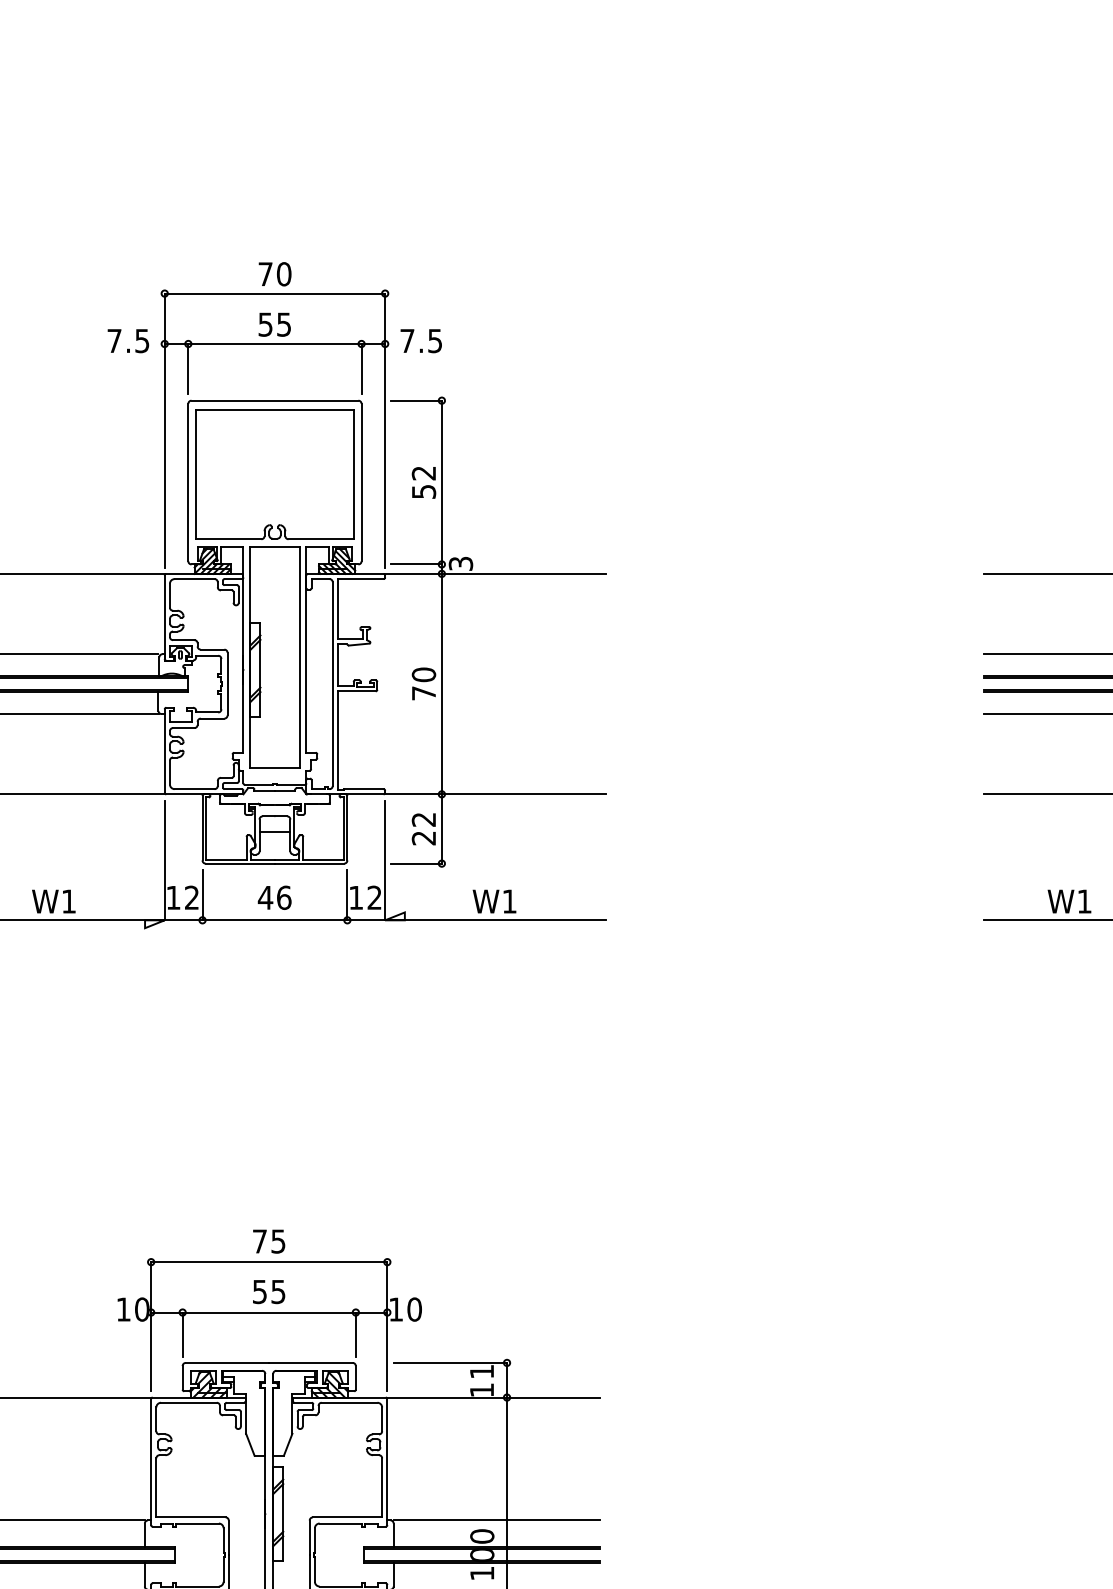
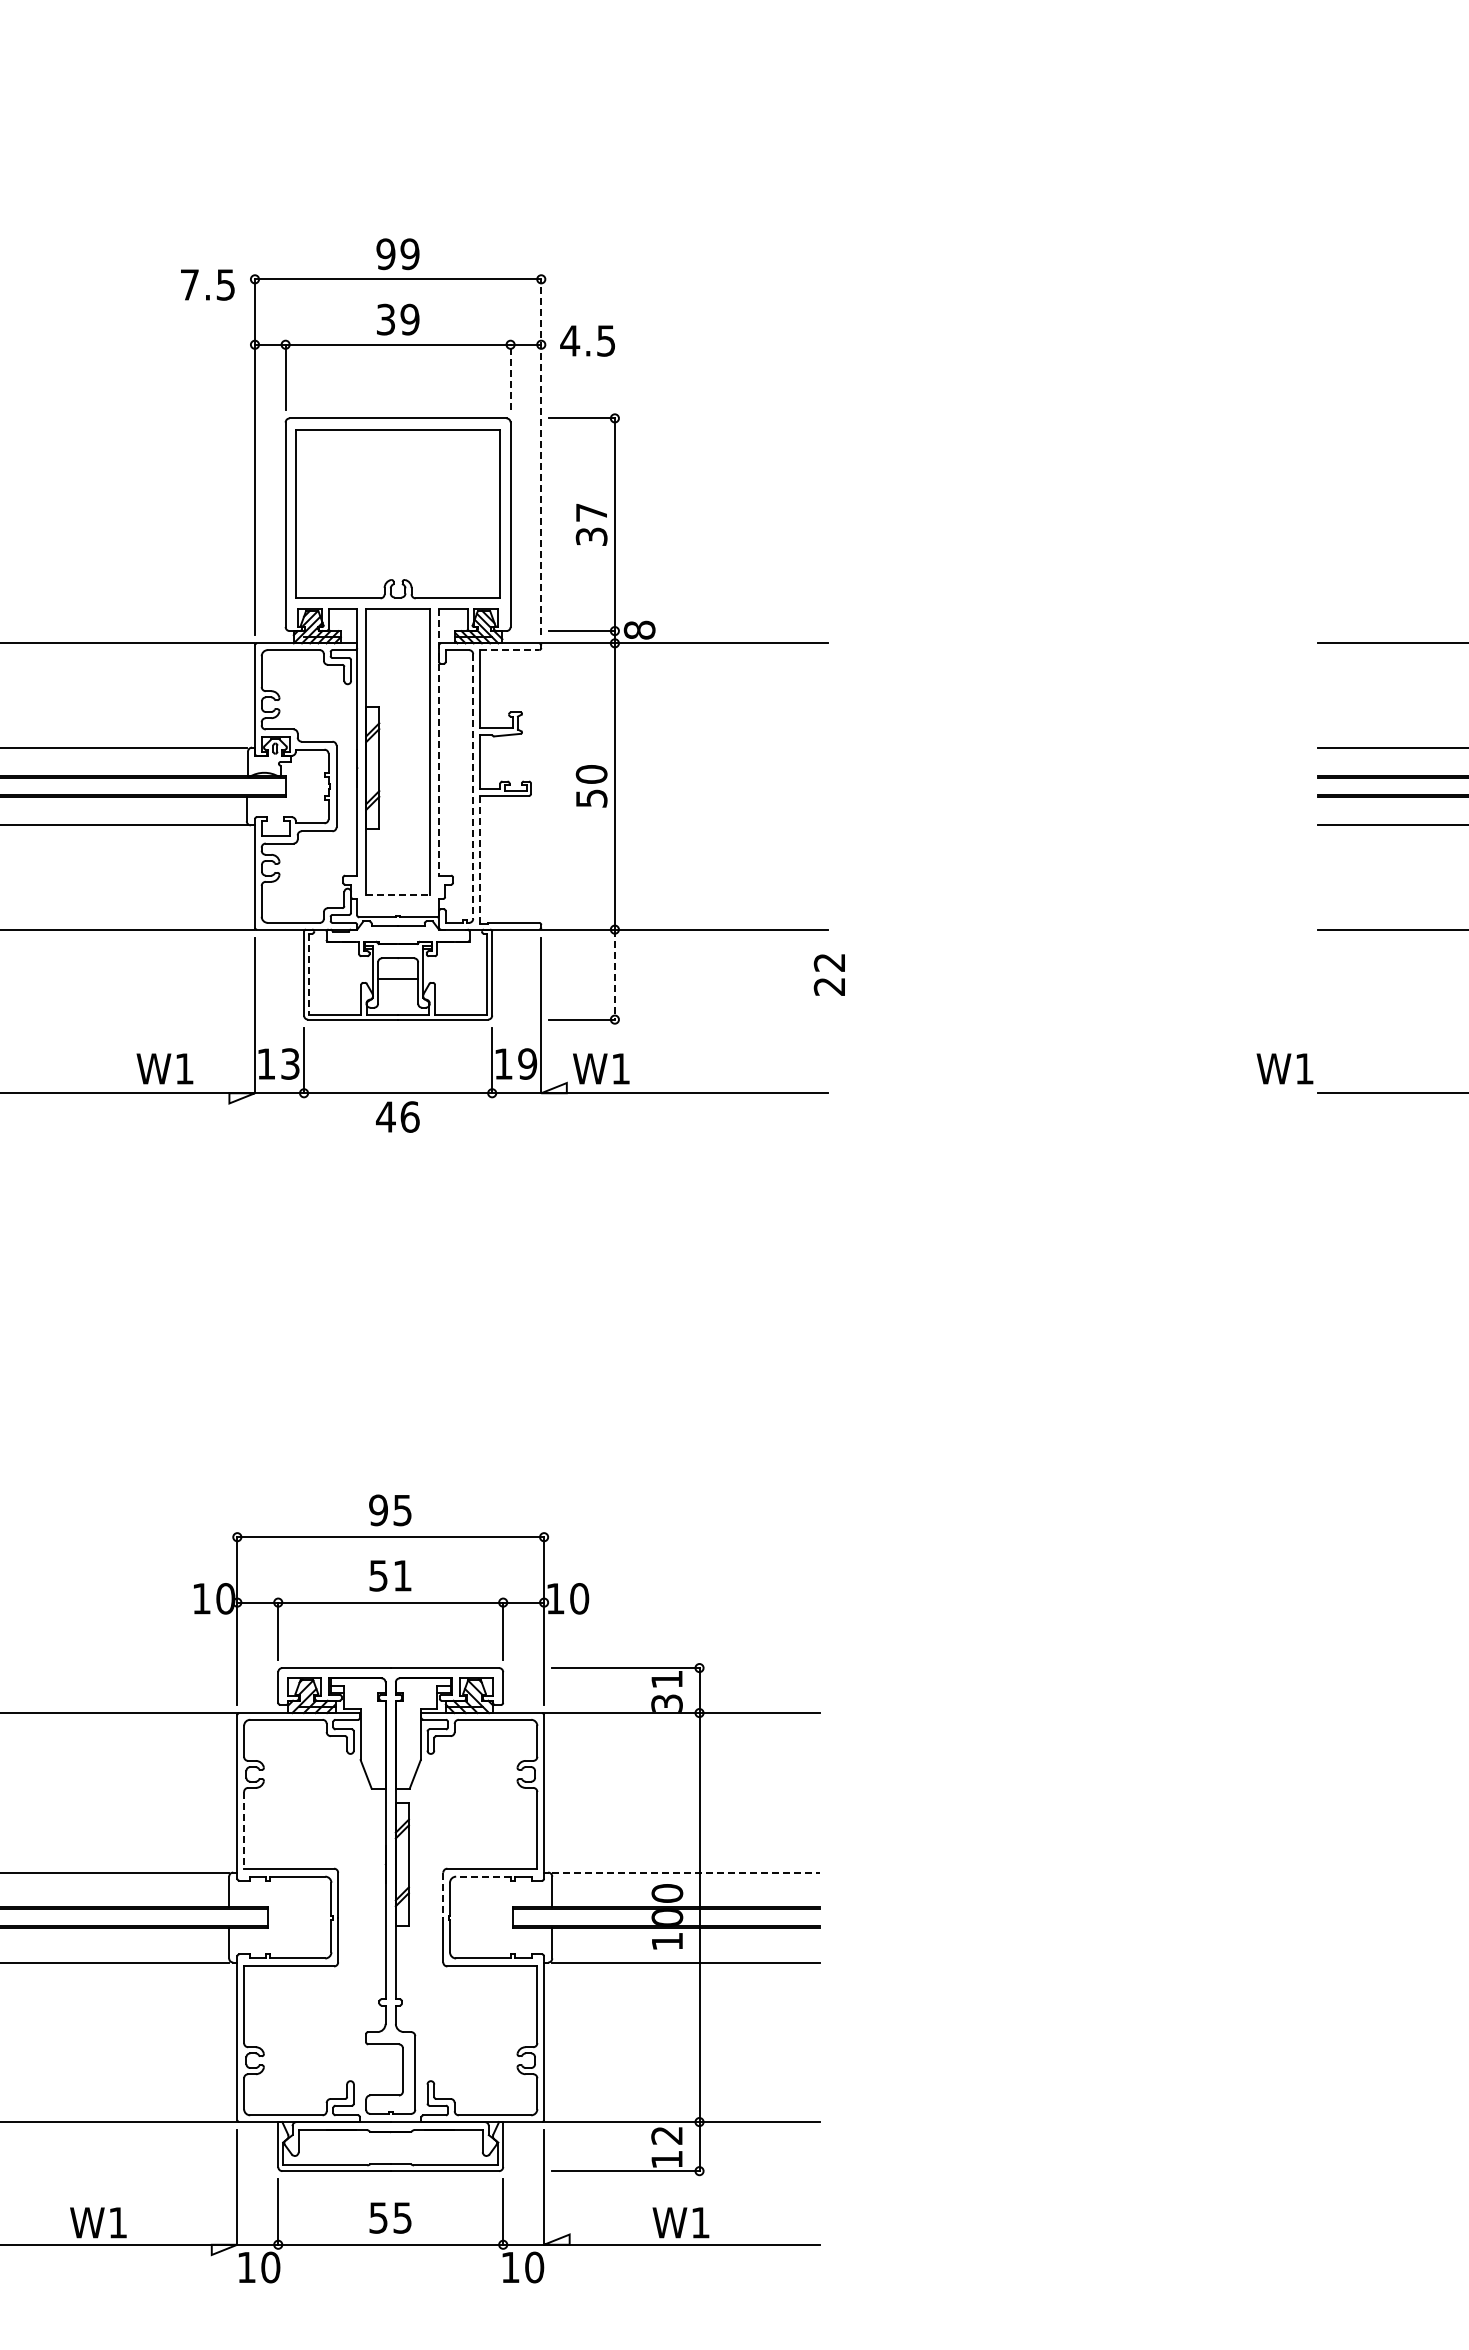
text: (274, 274) -> (397, 254), 70 -> 99
text: (275, 324) -> (398, 319), 55 -> 39
text: (128, 340) -> (207, 284), moved
text: (407, 340) -> (570, 340), 7.5 -> 4.5
line: (361, 369) -> (510, 377), solid -> dashed
line: (385, 430) -> (541, 457), solid -> dashed
text: (423, 482) -> (590, 524), 52 -> 37
text: (460, 563) -> (639, 629), 3 -> 8
line: (360, 579) -> (509, 650), solid -> dashed
line: (306, 650) -> (439, 742), solid -> dashed
line: (332, 684) -> (473, 787), solid -> dashed
text: (423, 693) -> (591, 798), 70 -> 50
line: (337, 741) -> (479, 860), solid -> dashed
line: (275, 767) -> (398, 894), solid -> dashed
line: (205, 828) -> (308, 974), solid -> dashed
text: (423, 828) -> (828, 974), moved
line: (441, 828) -> (614, 974), solid -> dashed
text: (192, 897) -> (290, 1063), 12 -> 13
text: (274, 897) -> (397, 1116), moved
text: (374, 897) -> (527, 1063), 12 -> 19
text: (53, 901) -> (164, 1068), moved
text: (494, 901) -> (601, 1068), moved
text: (1069, 901) -> (1284, 1068), moved
text: (259, 1241) -> (378, 1510), 75 -> 95
text: (278, 1291) -> (402, 1575), 55 -> 51
text: (481, 1389) -> (666, 1702), 11 -> 31
line: (156, 1488) -> (244, 1830), solid -> dashed
line: (497, 1520) -> (686, 1872), solid -> dashed
line: (340, 1523) -> (483, 1876), solid -> dashed
line: (309, 1538) -> (443, 1895), solid -> dashed

